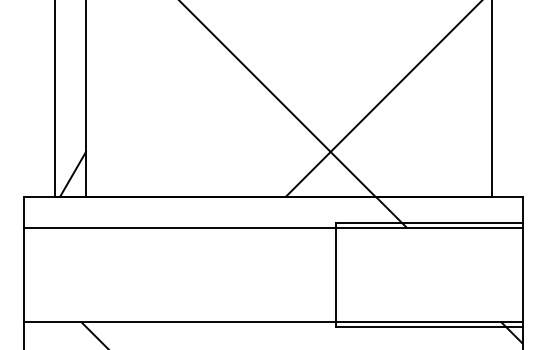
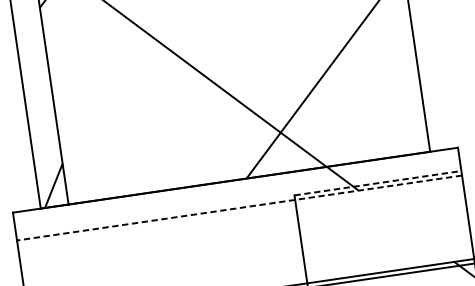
line: (429, 222) -> (378, 182), solid -> dashed
line: (272, 228) -> (238, 208), solid -> dashed

